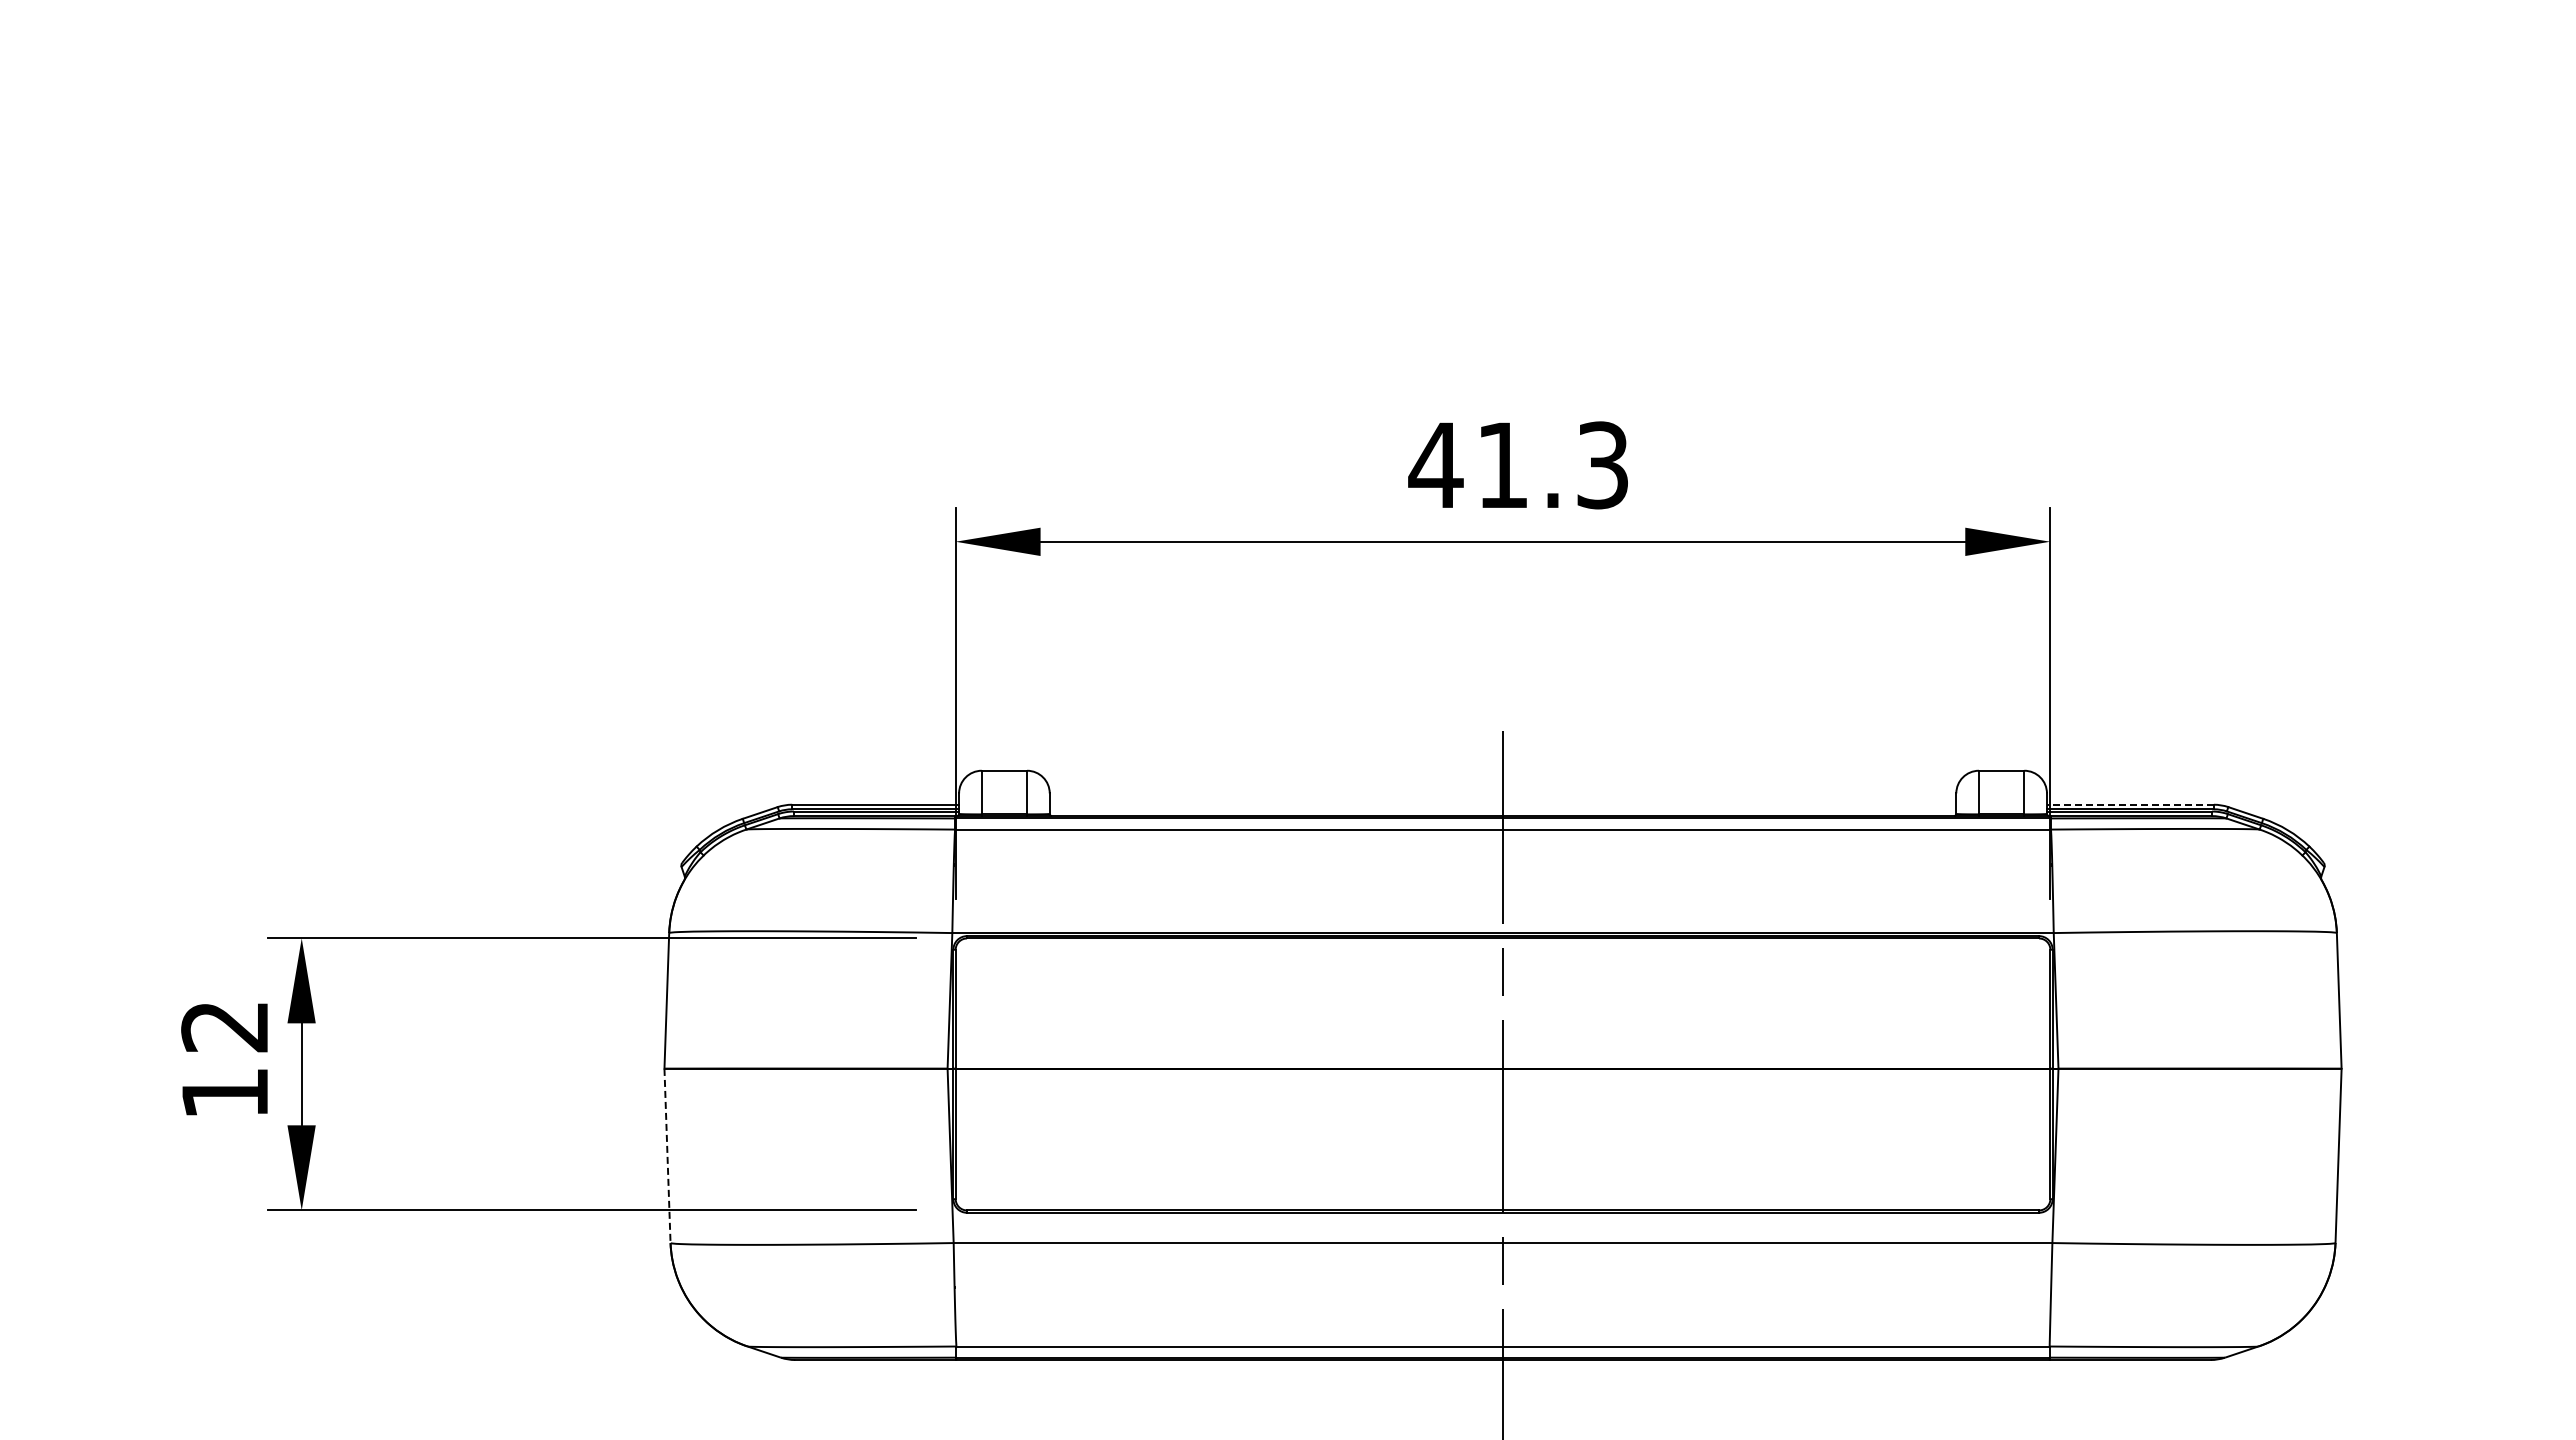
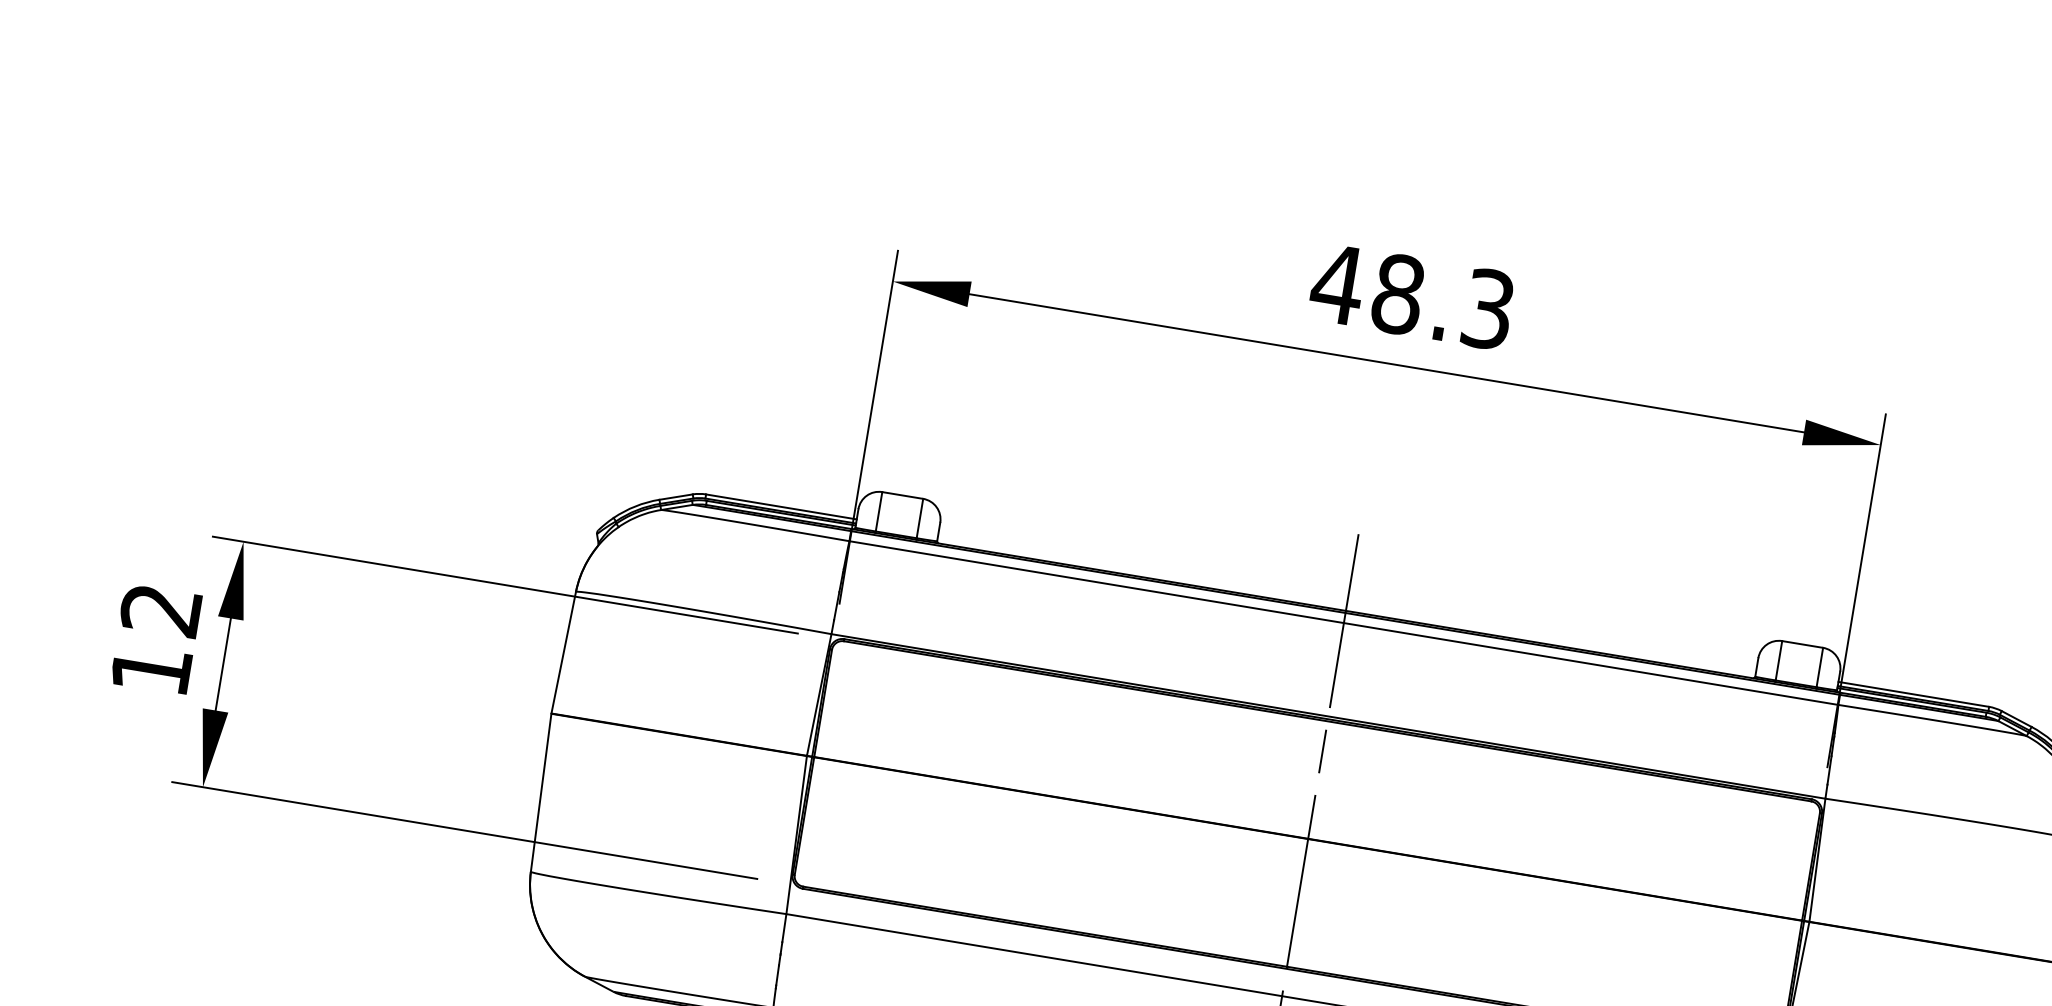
text: (1502, 465) -> (1397, 294), 41.3 -> 48.3
line: (2129, 804) -> (1912, 694), dashed -> solid
line: (667, 1156) -> (541, 793), dashed -> solid

